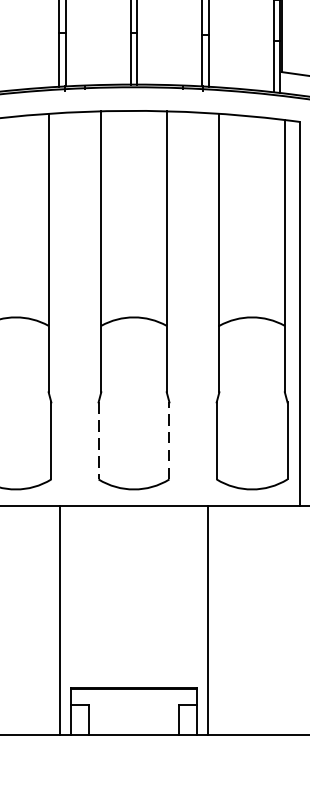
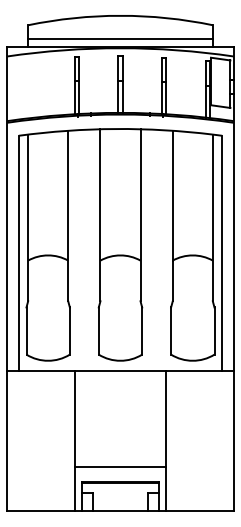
line: (98, 441) -> (98, 331), dashed -> solid
line: (169, 441) -> (142, 331), dashed -> solid
line: (134, 662) -> (120, 466), added

